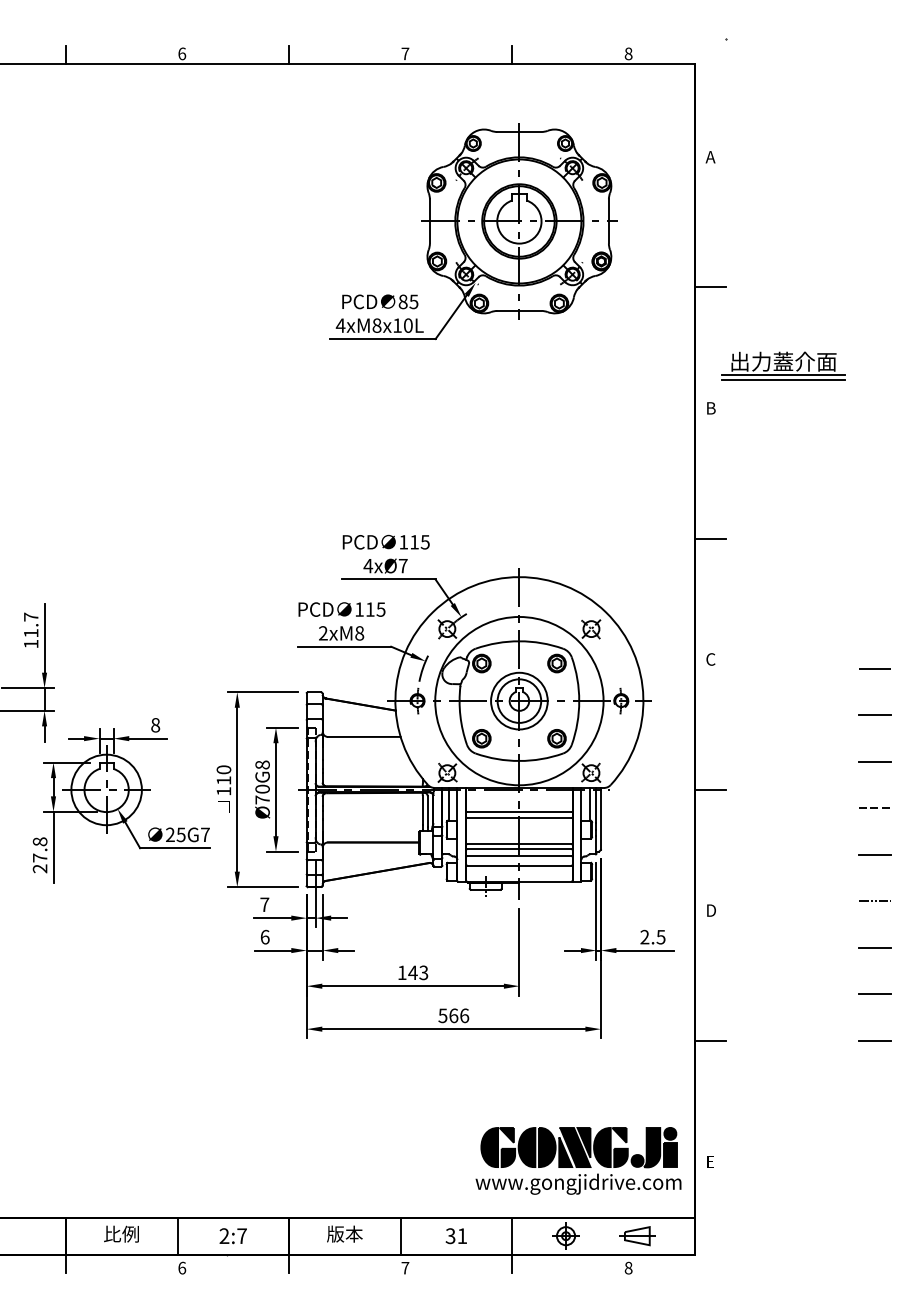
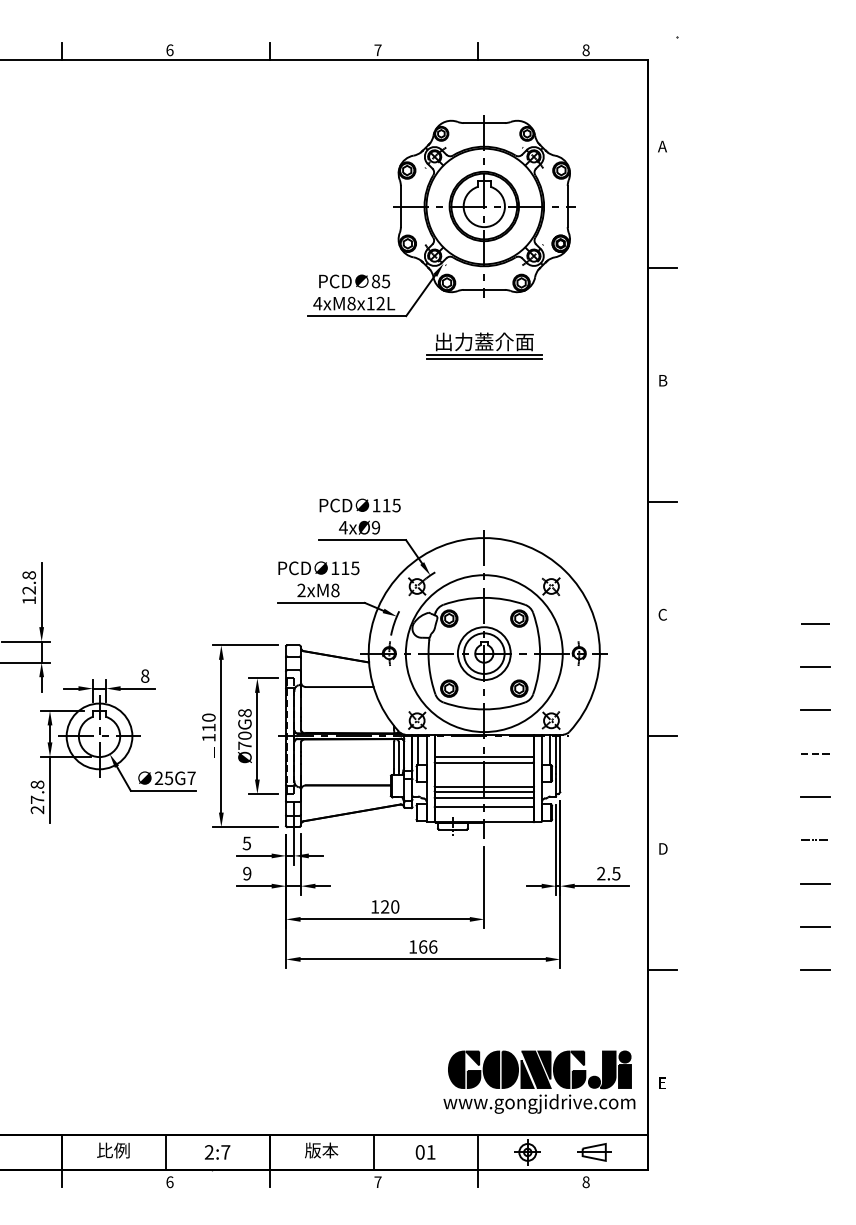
text: (407, 325) -> (379, 303), 4xM8x10L -> 4xM8x12L
part: (783, 365) -> (484, 345), moved
text: (402, 565) -> (375, 527), 4xØ7 -> 4xØ9
text: (30, 624) -> (28, 582), 11.7 -> 12.8
text: (264, 904) -> (246, 843), 7 -> 5
text: (264, 936) -> (246, 873), 6 -> 9
text: (418, 972) -> (390, 906), 143 -> 120
text: (442, 1015) -> (412, 946), 566 -> 166
text: (450, 1235) -> (420, 1151), 31 -> 01

